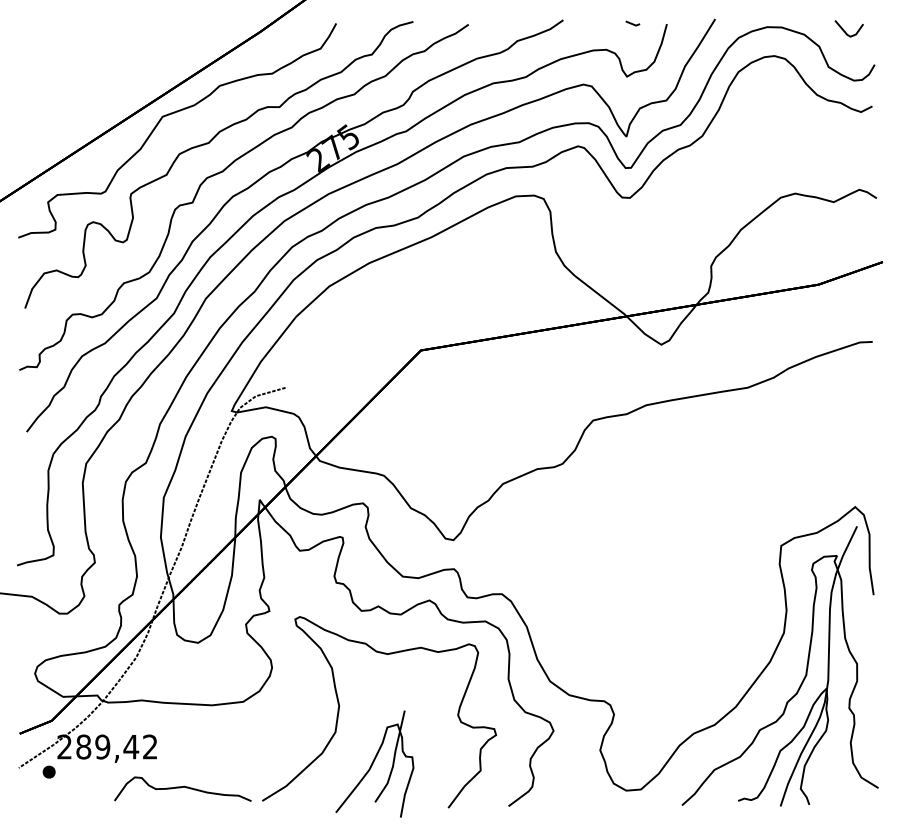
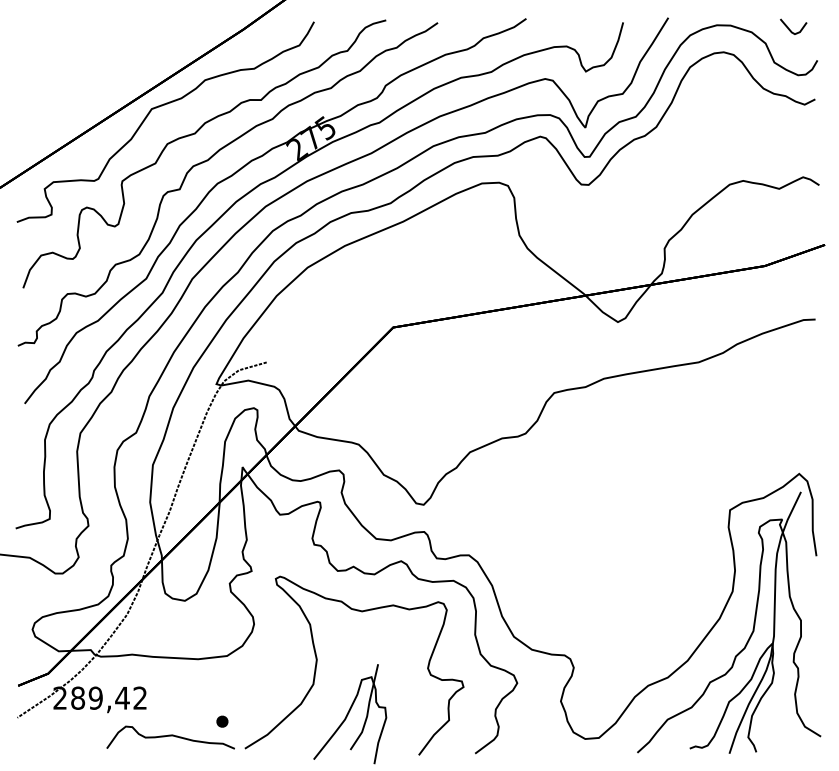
line: (632, 23) -> (591, 21), removed
part: (48, 771) -> (221, 721), moved

